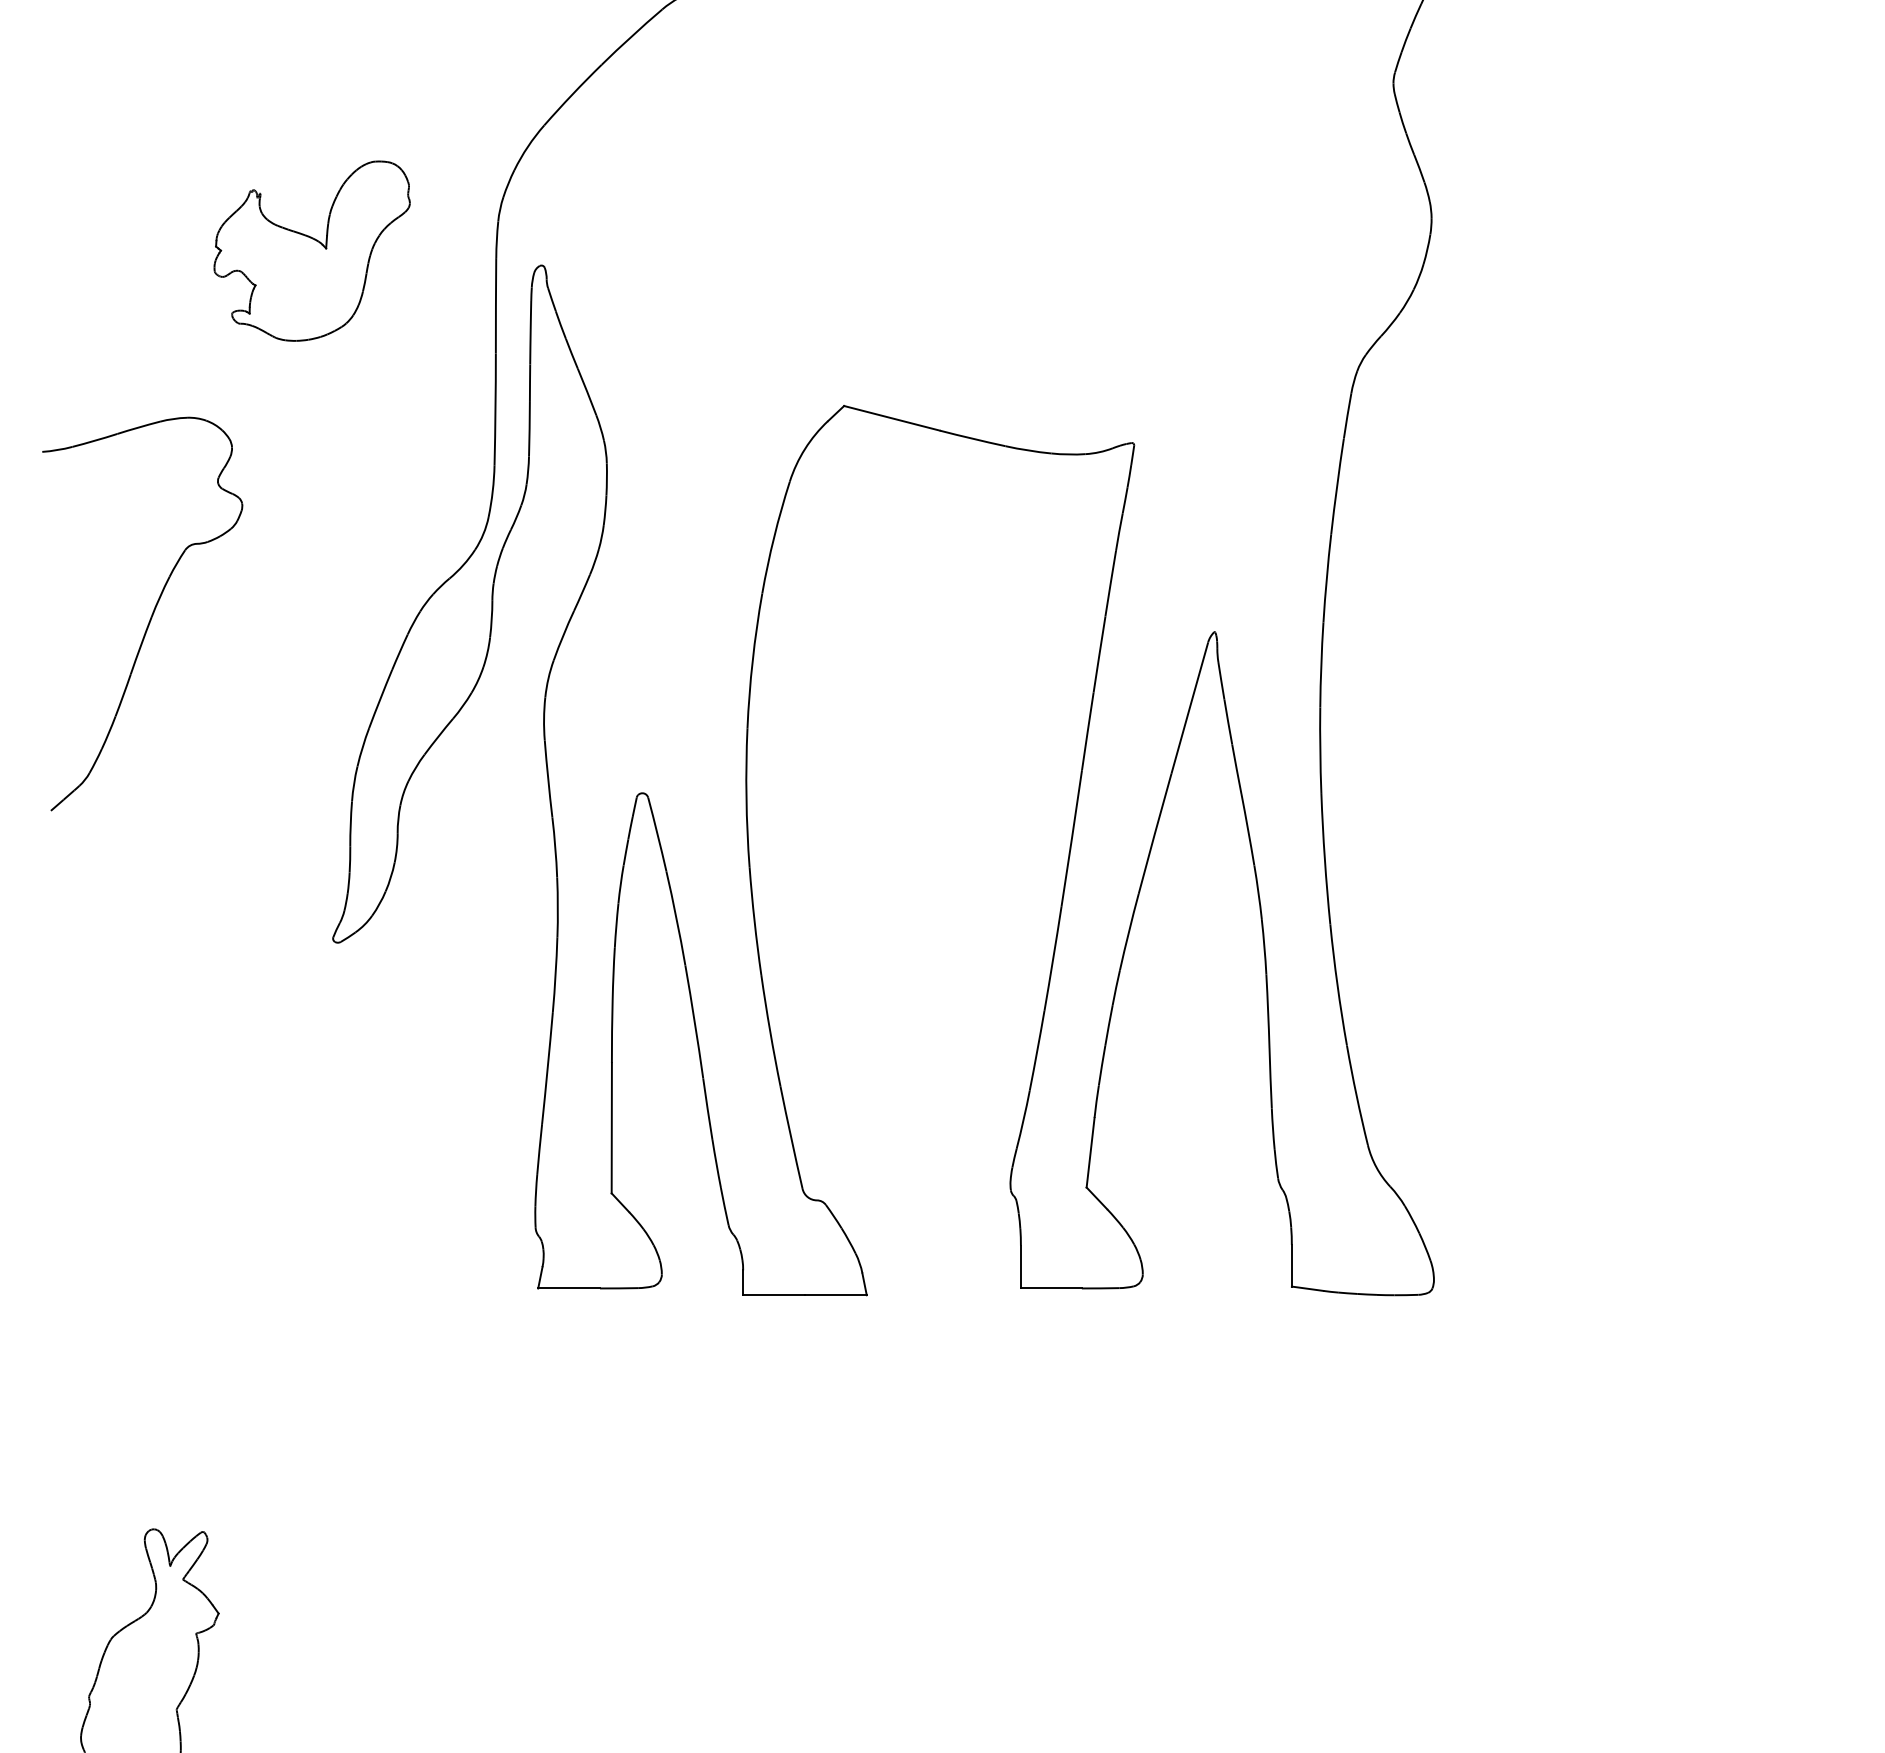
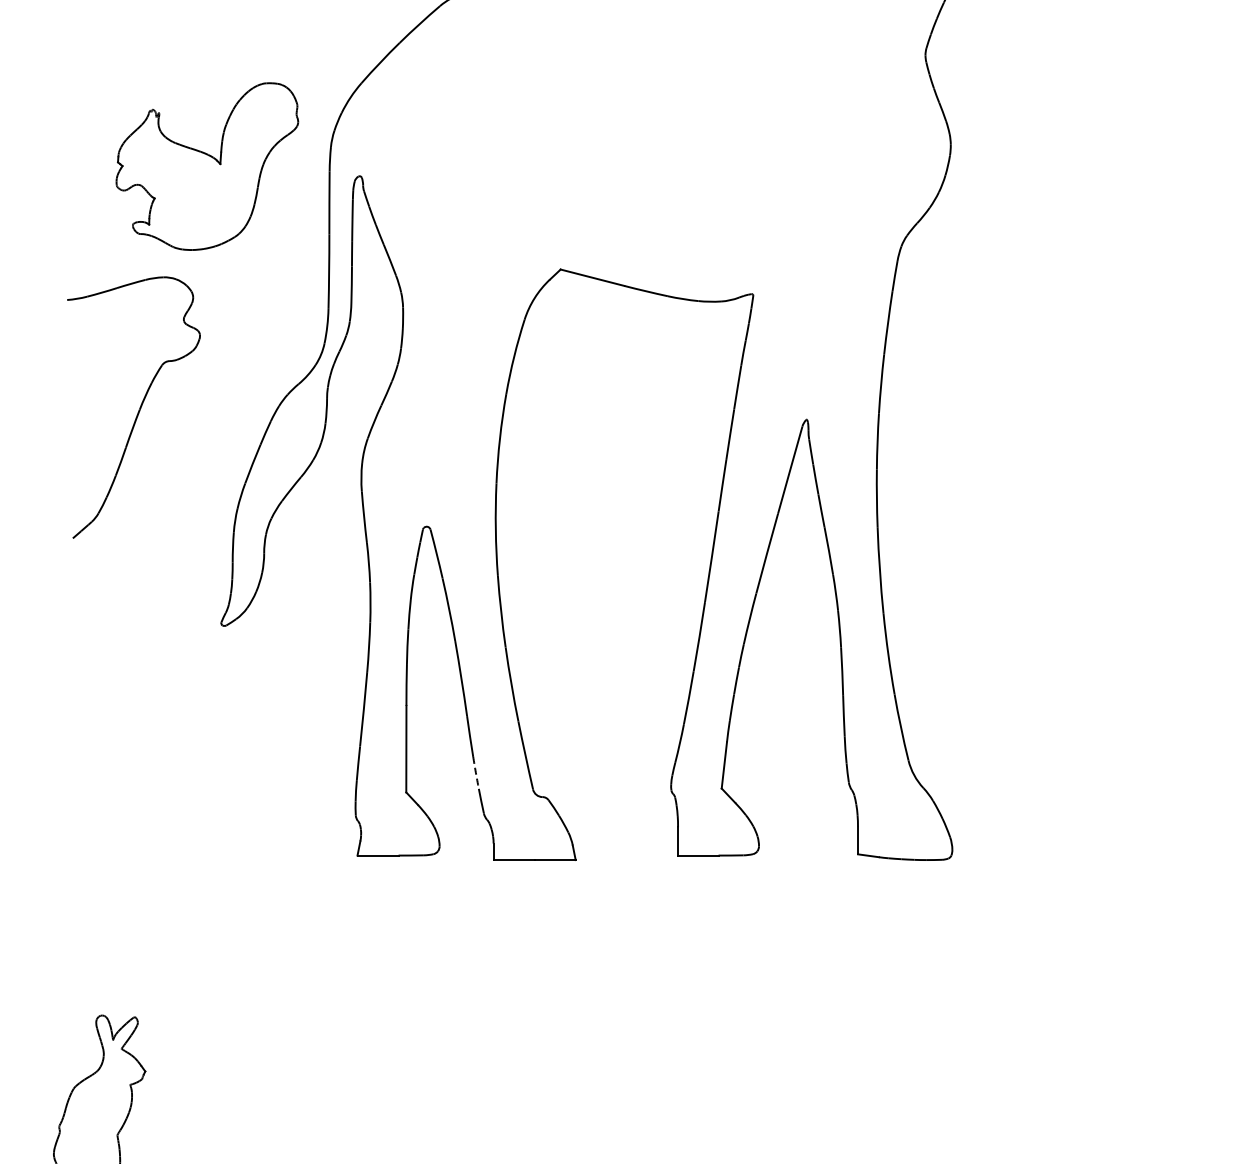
part: (312, 250) -> (207, 166), size x1.4
part: (142, 613) -> (133, 407), moved
arc: (715, 1163) -> (475, 772), solid -> dashed

